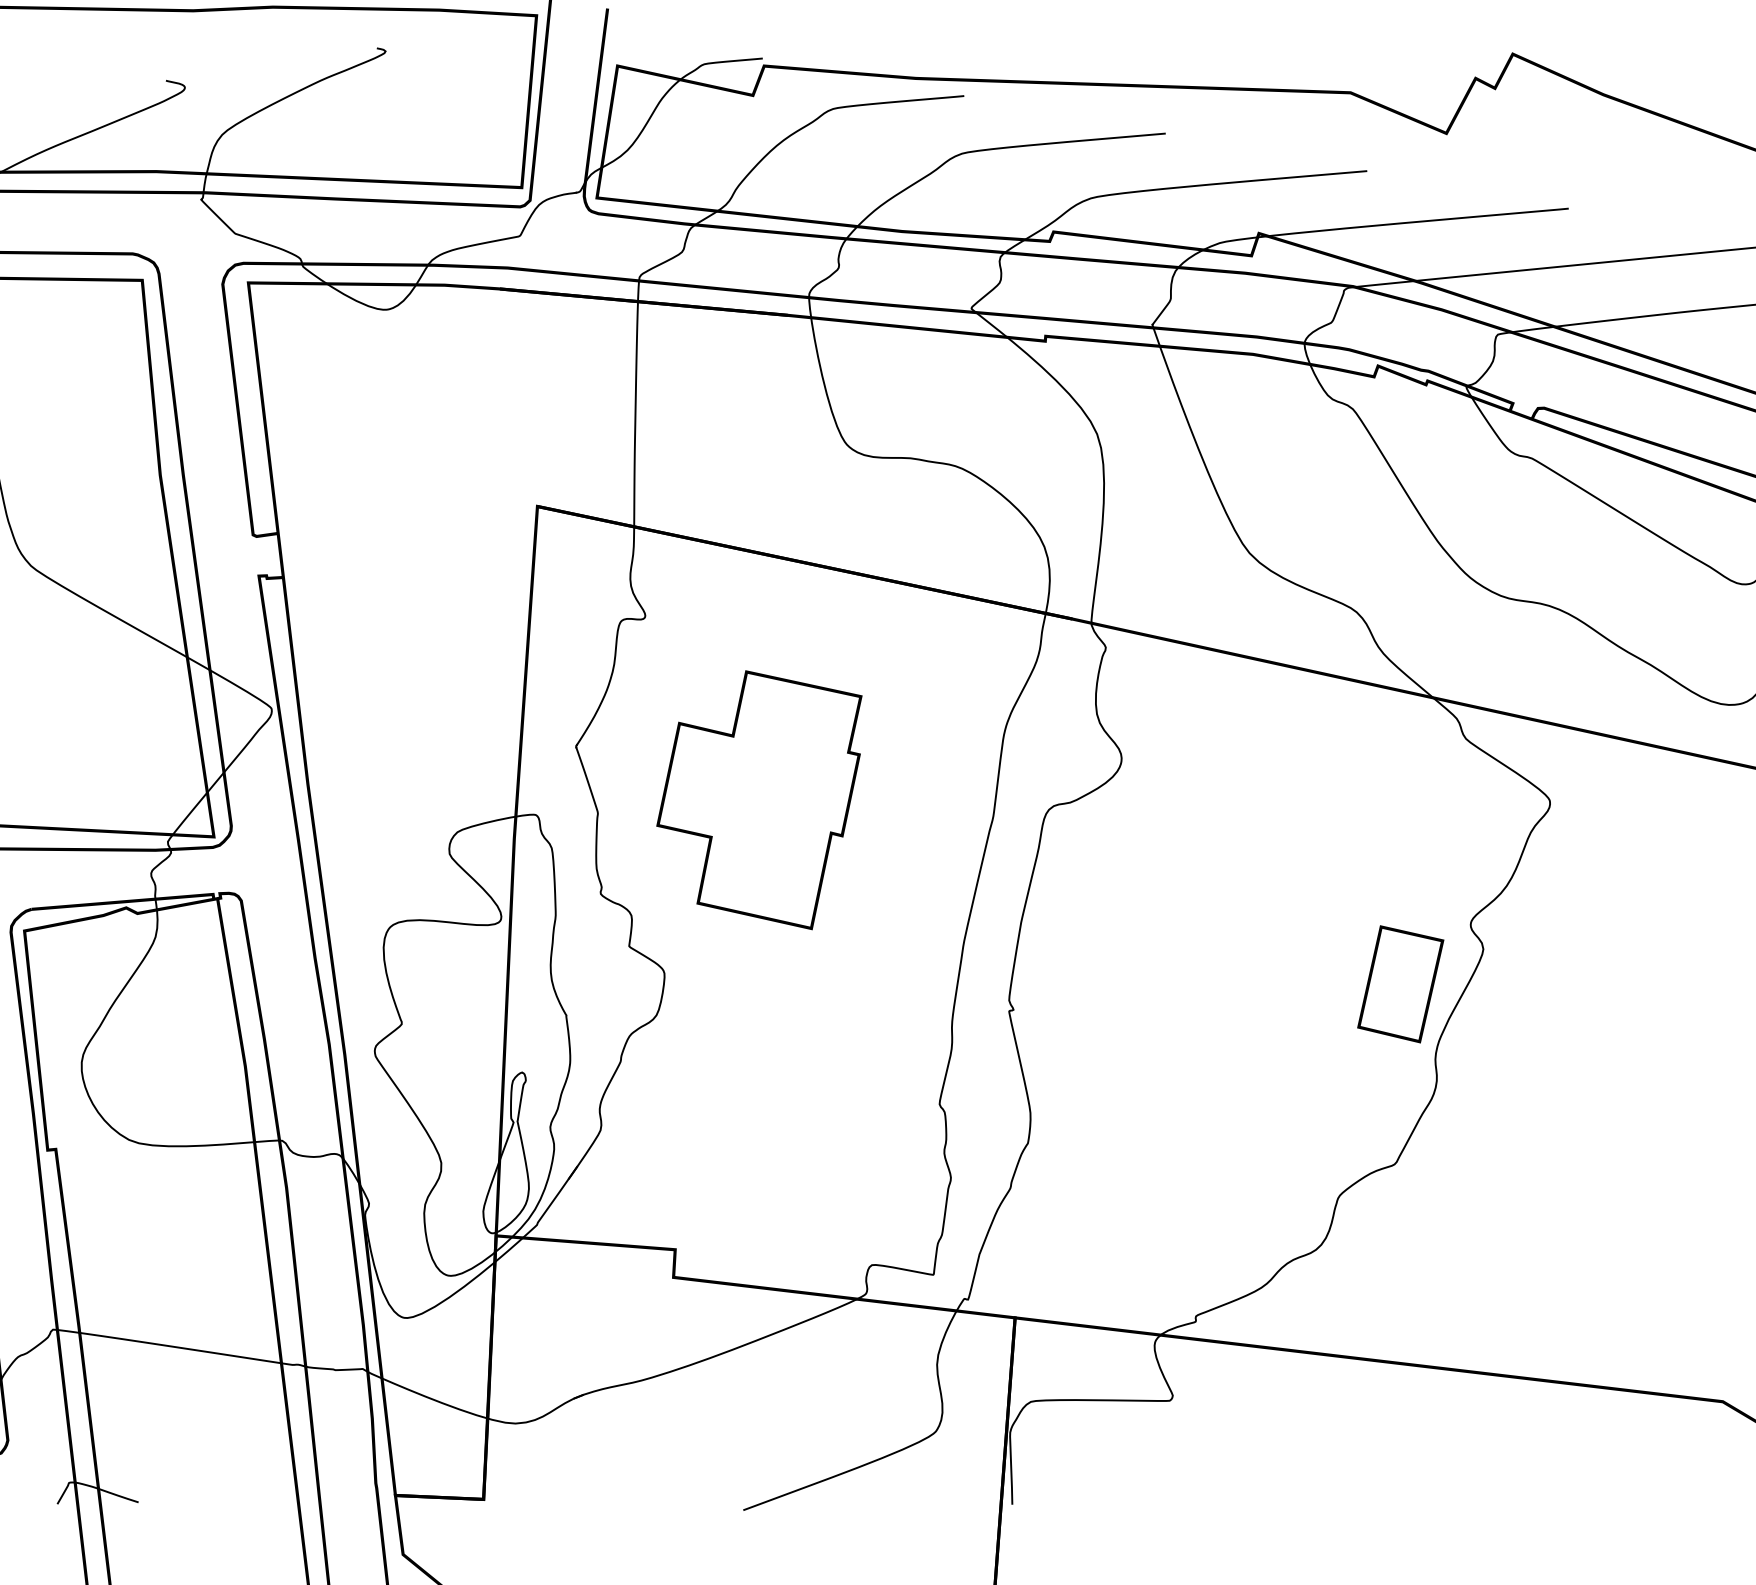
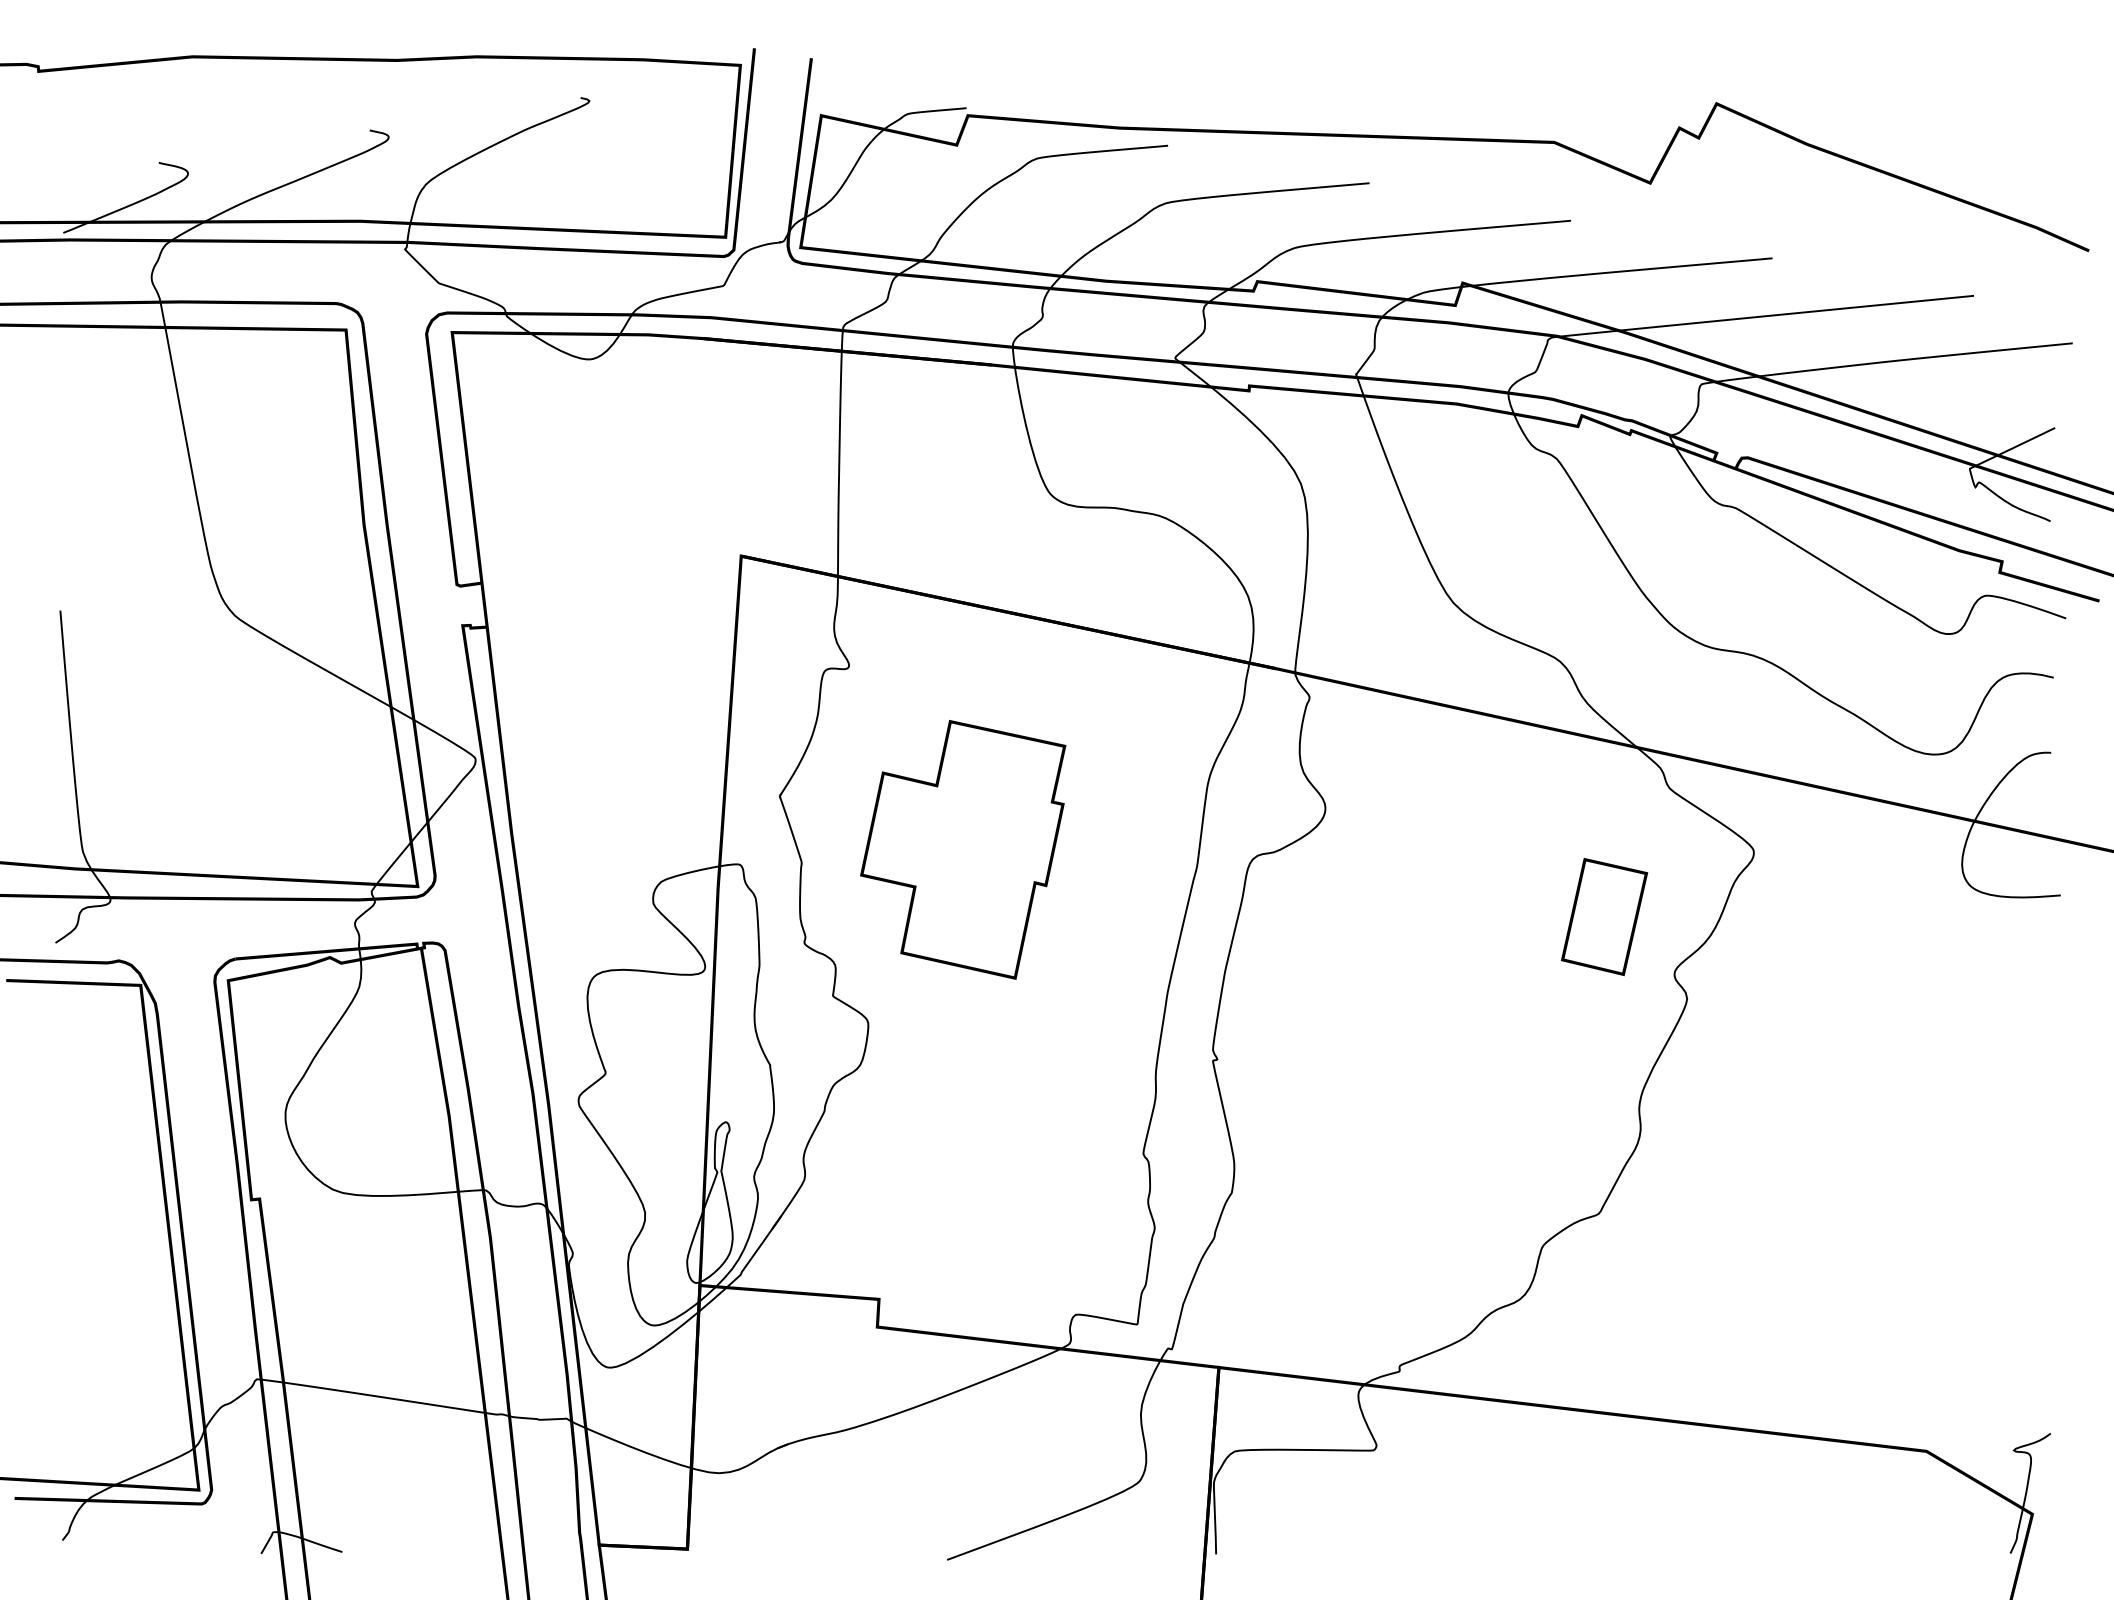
part: (1400, 984) -> (1604, 917), moved

